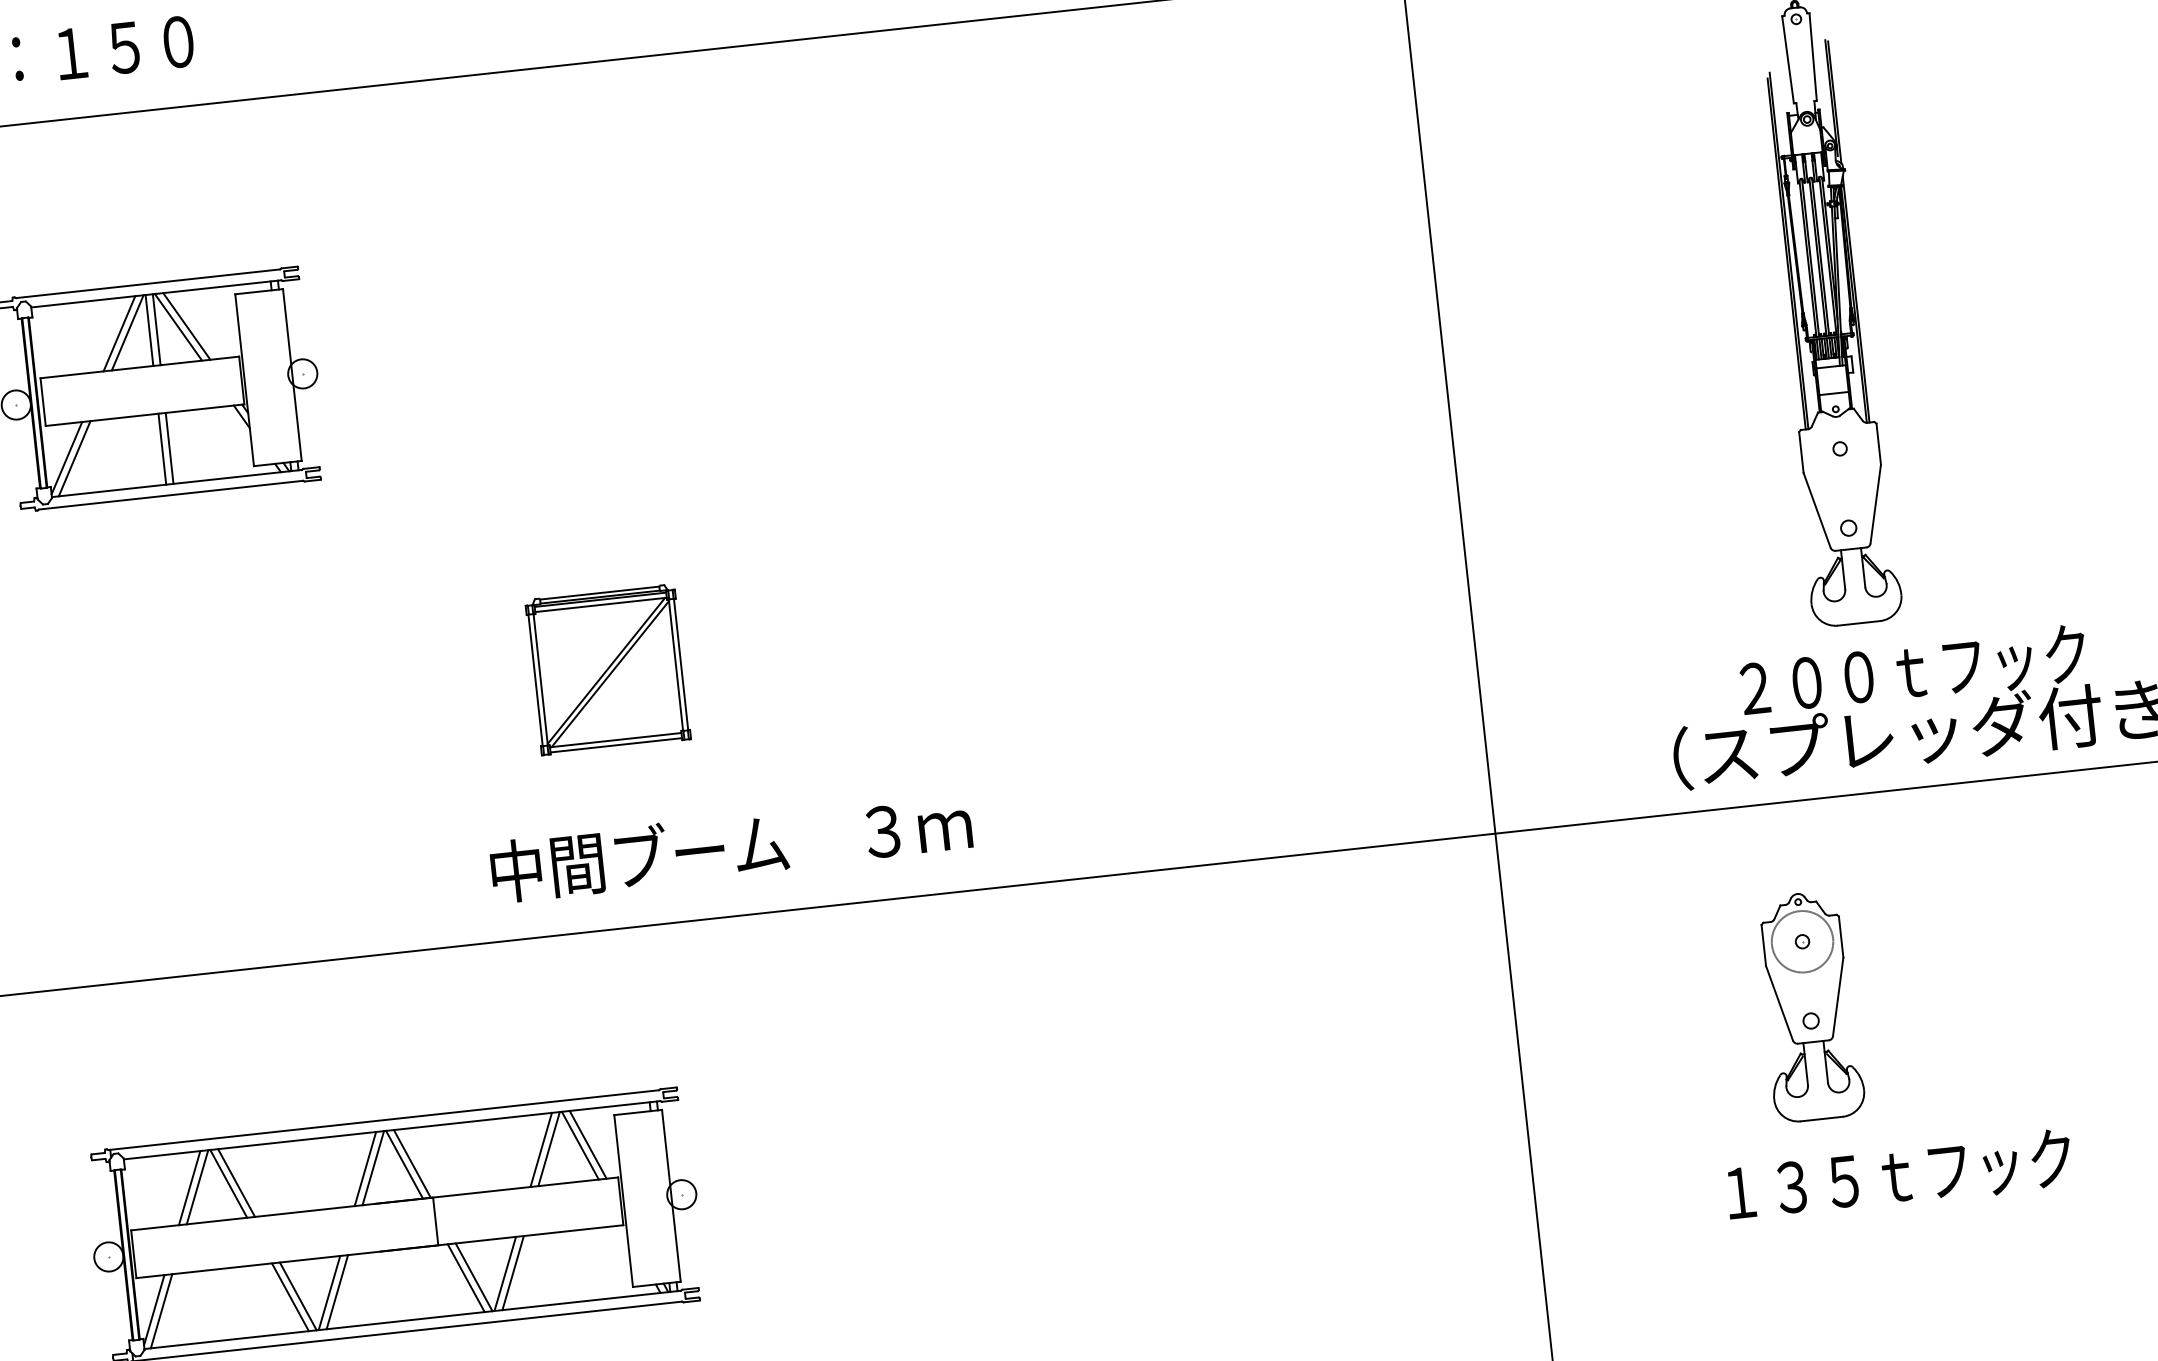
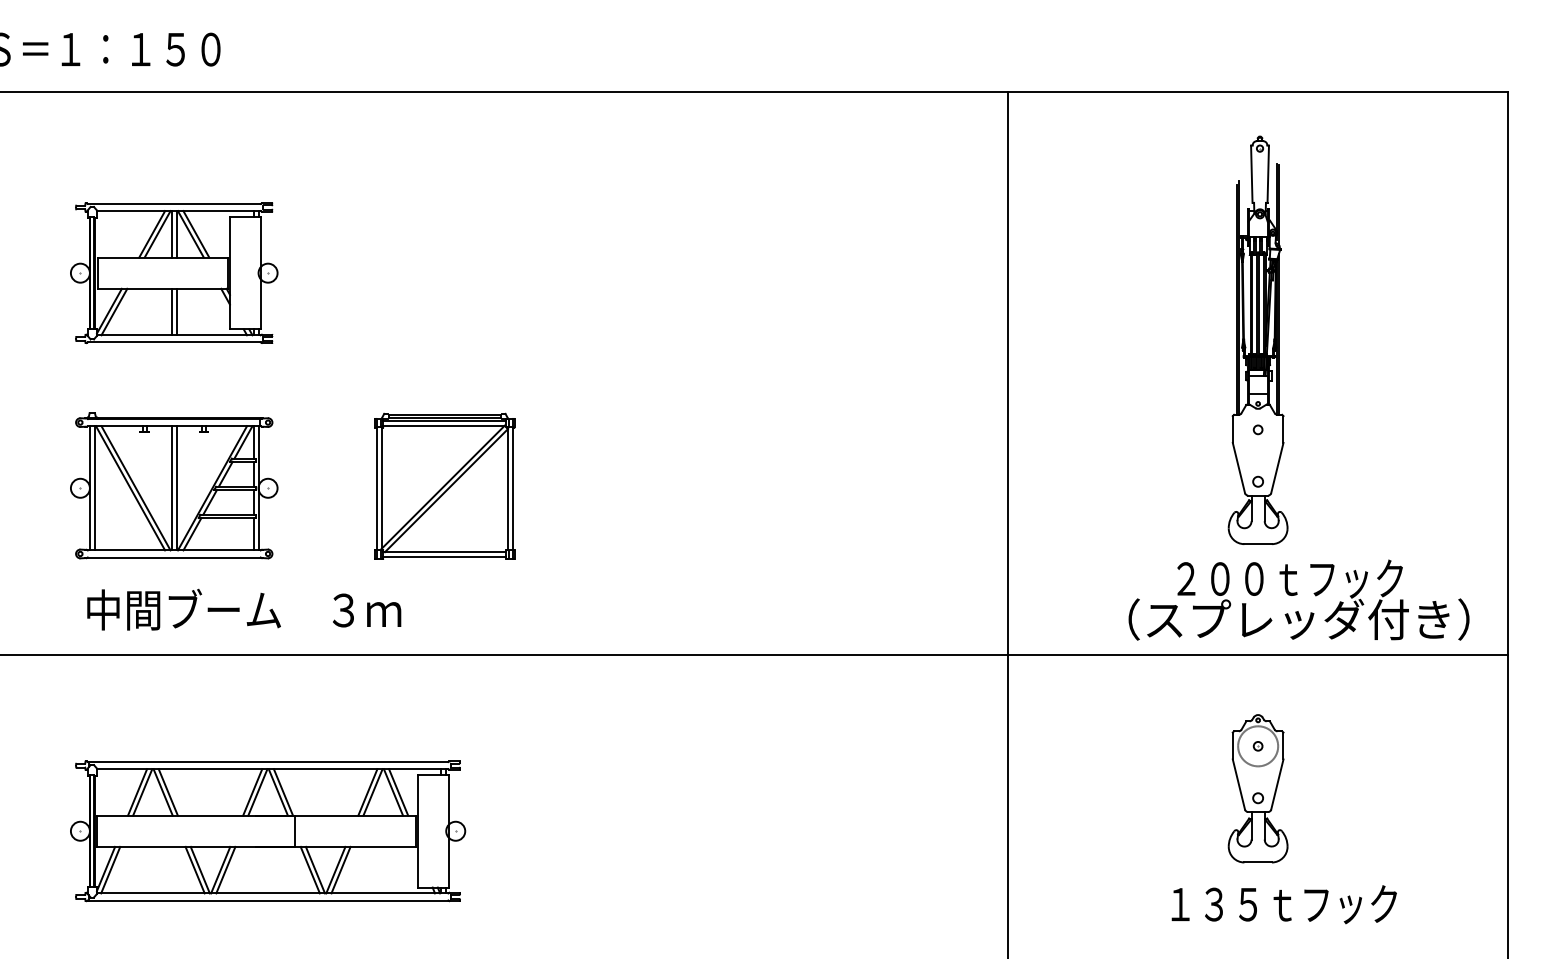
part: (607, 668) -> (444, 485), size x1.43
part: (195, 713) -> (174, 485), added
text: (731, 846) -> (244, 609), moved
part: (1808, 1006) -> (1257, 788), moved
text: (1897, 1175) -> (1283, 904), moved

